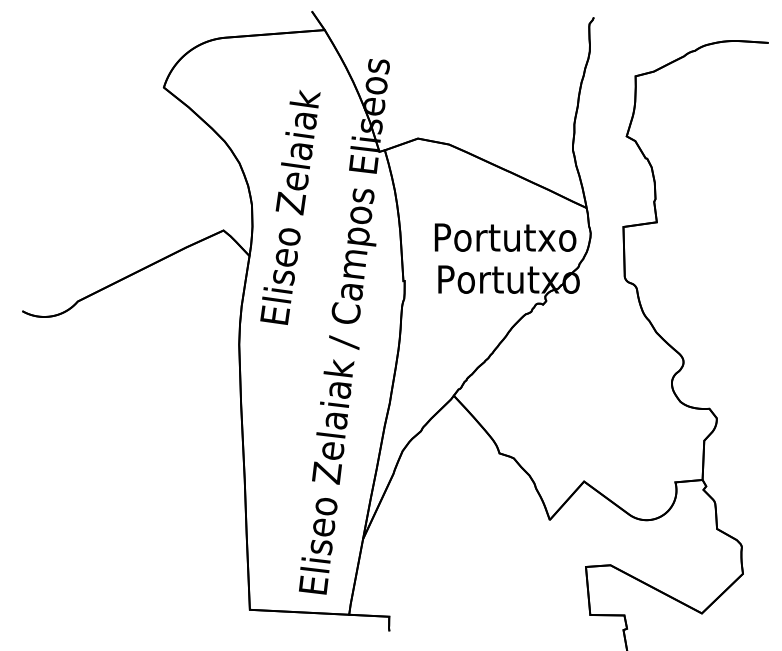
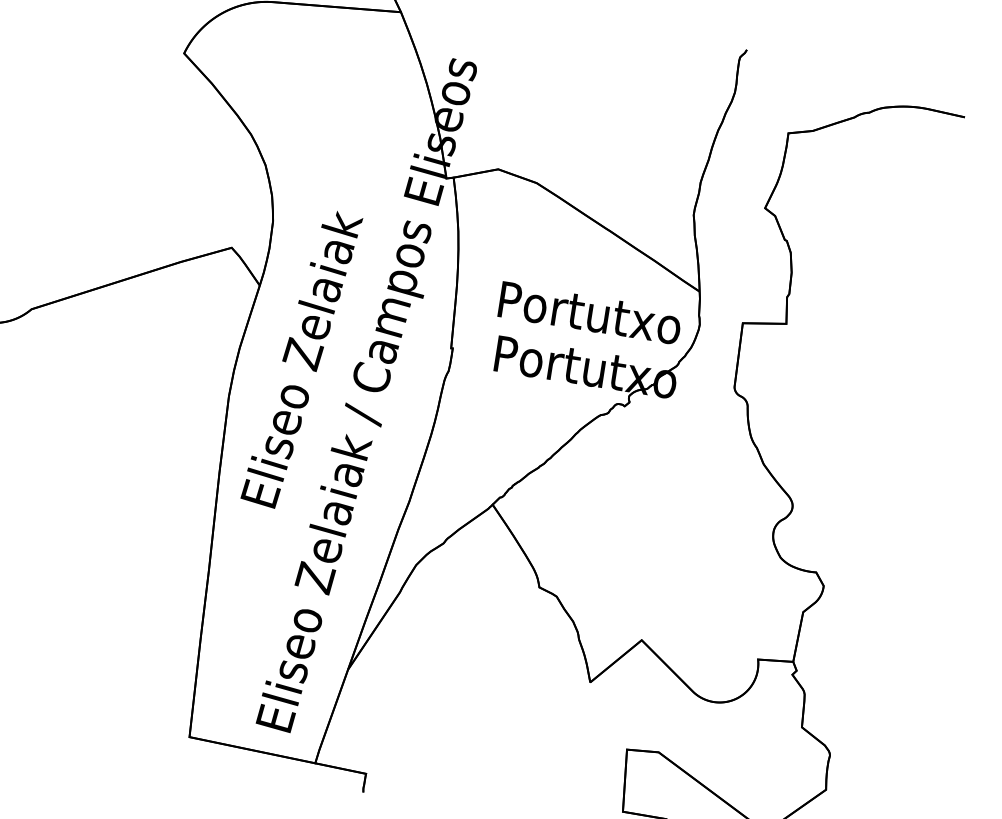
text: (290, 206) -> (301, 358), moved

